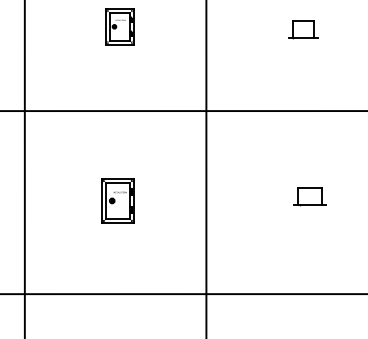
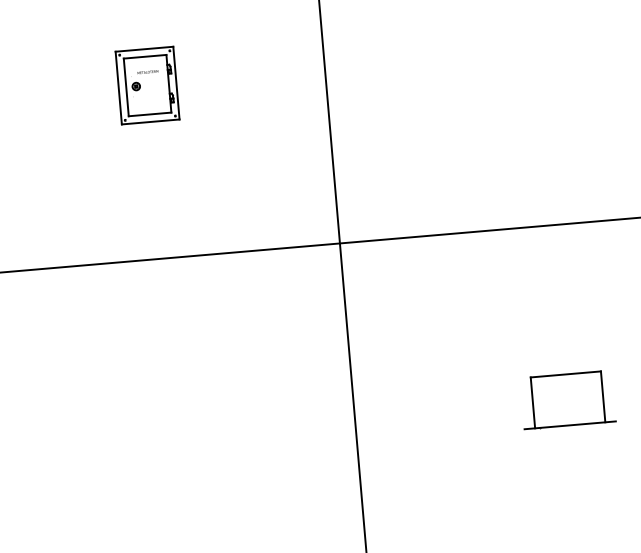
part: (303, 29) -> (525, 58), removed
part: (309, 196) -> (566, 400), size x1.4
part: (117, 200) -> (173, 442), removed

